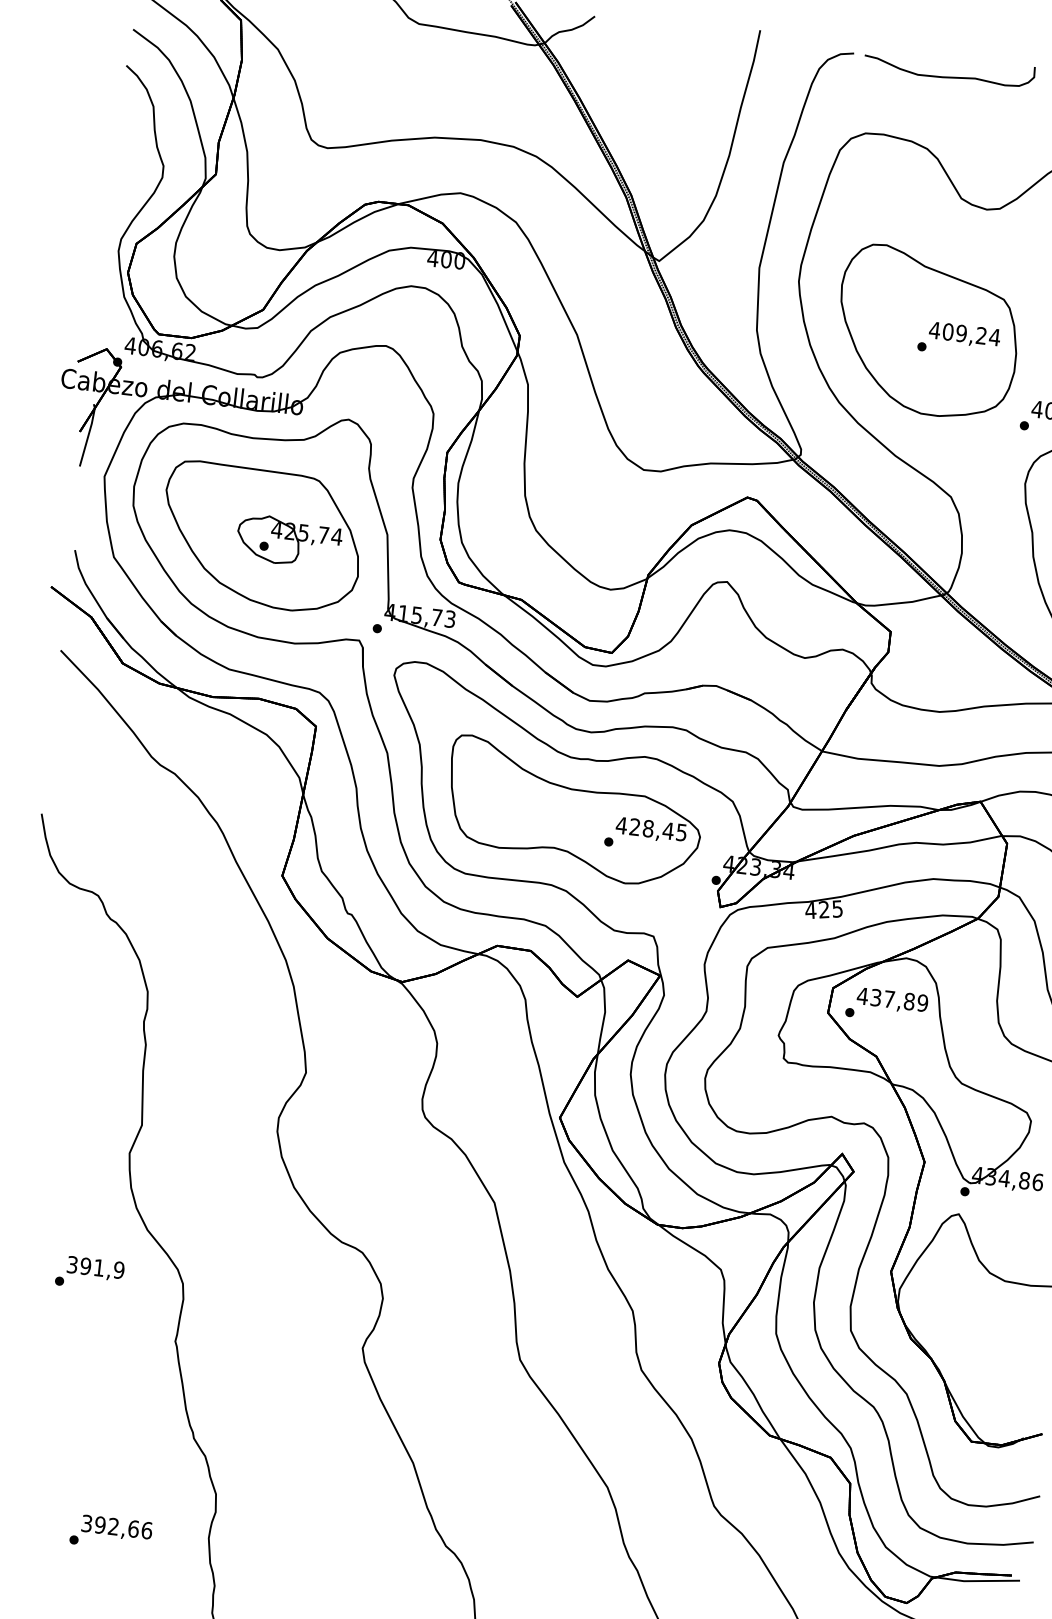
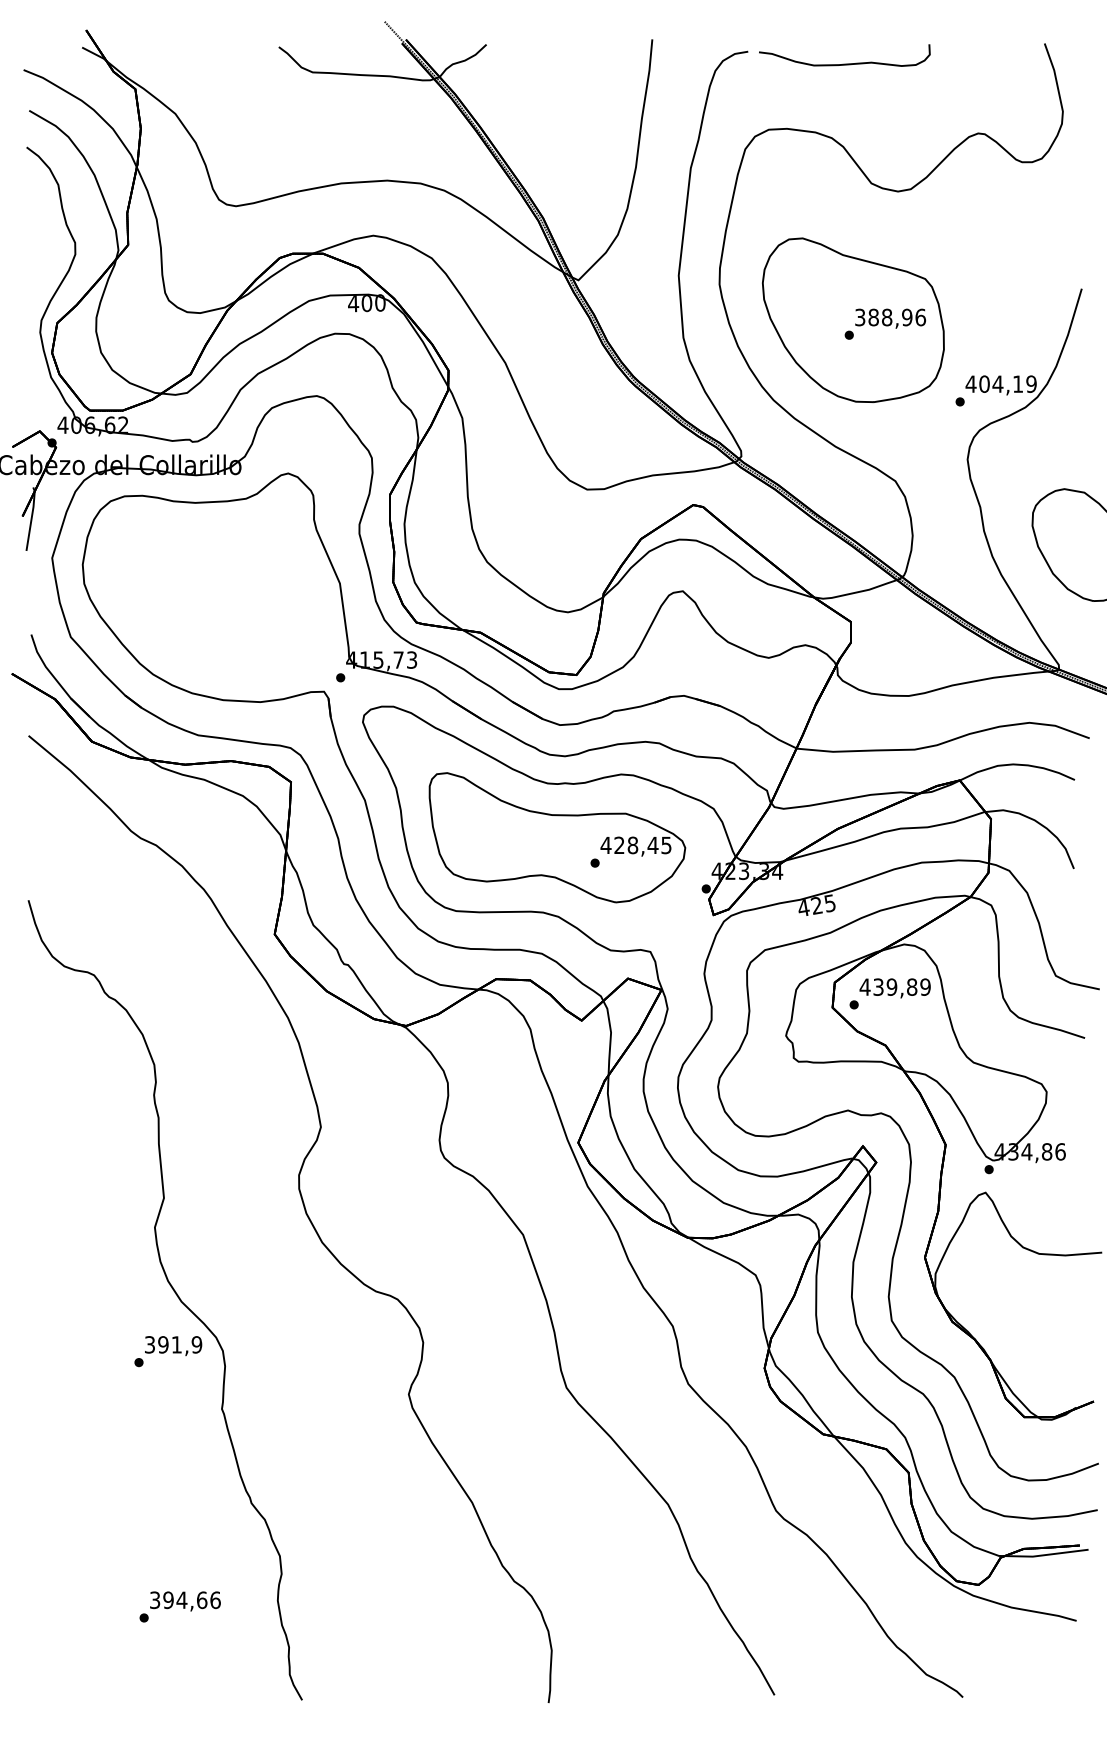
text: (964, 333) -> (890, 317), 409,24 -> 388,96
part: (261, 537) -> (215, 600), removed
text: (889, 998) -> (891, 986), 437,89 -> 439,89
text: (90, 1273) -> (168, 1351), moved
text: (113, 1525) -> (181, 1599), 392,66 -> 394,66

